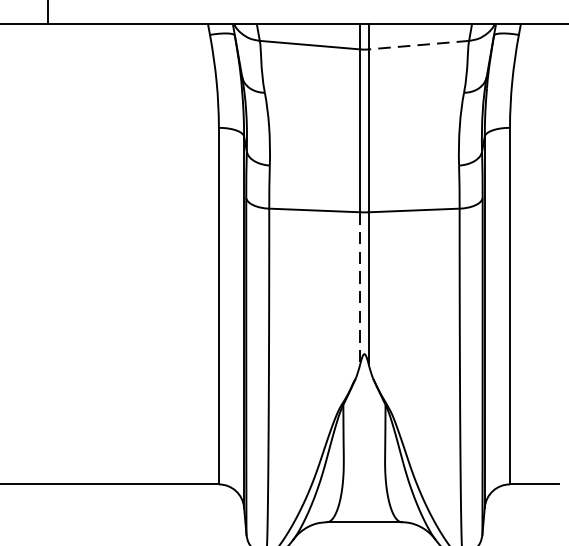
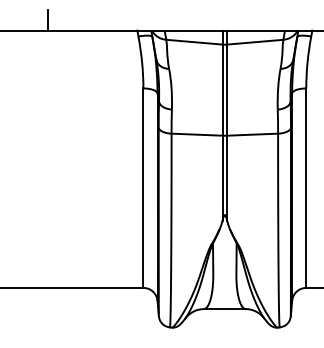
line: (417, 45) -> (254, 42), dashed -> solid
line: (360, 288) -> (222, 178), dashed -> solid

